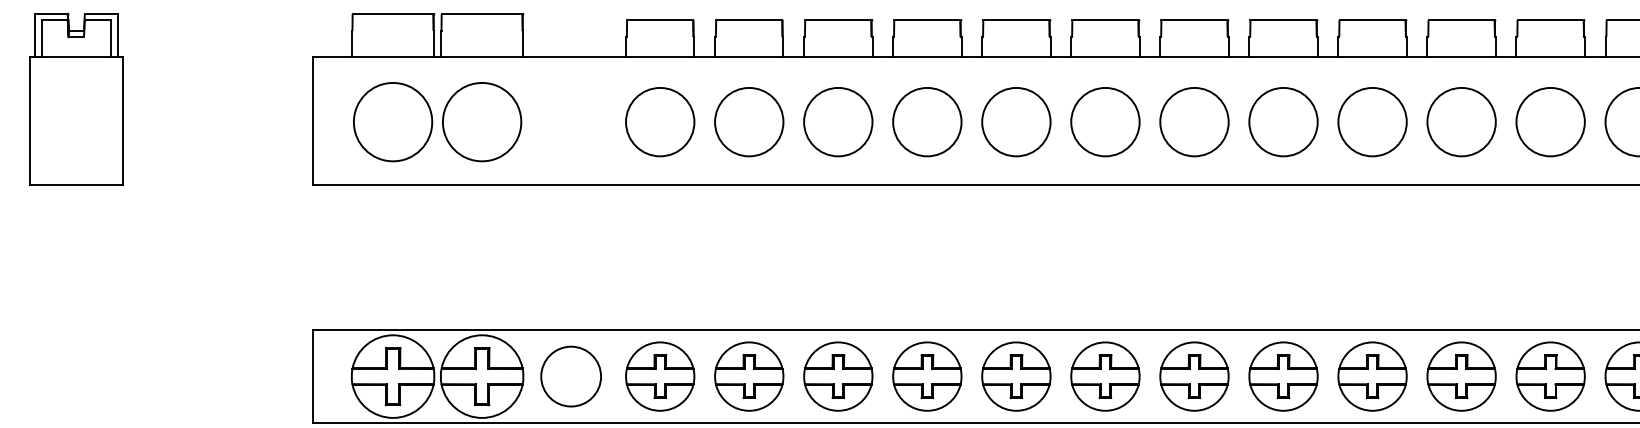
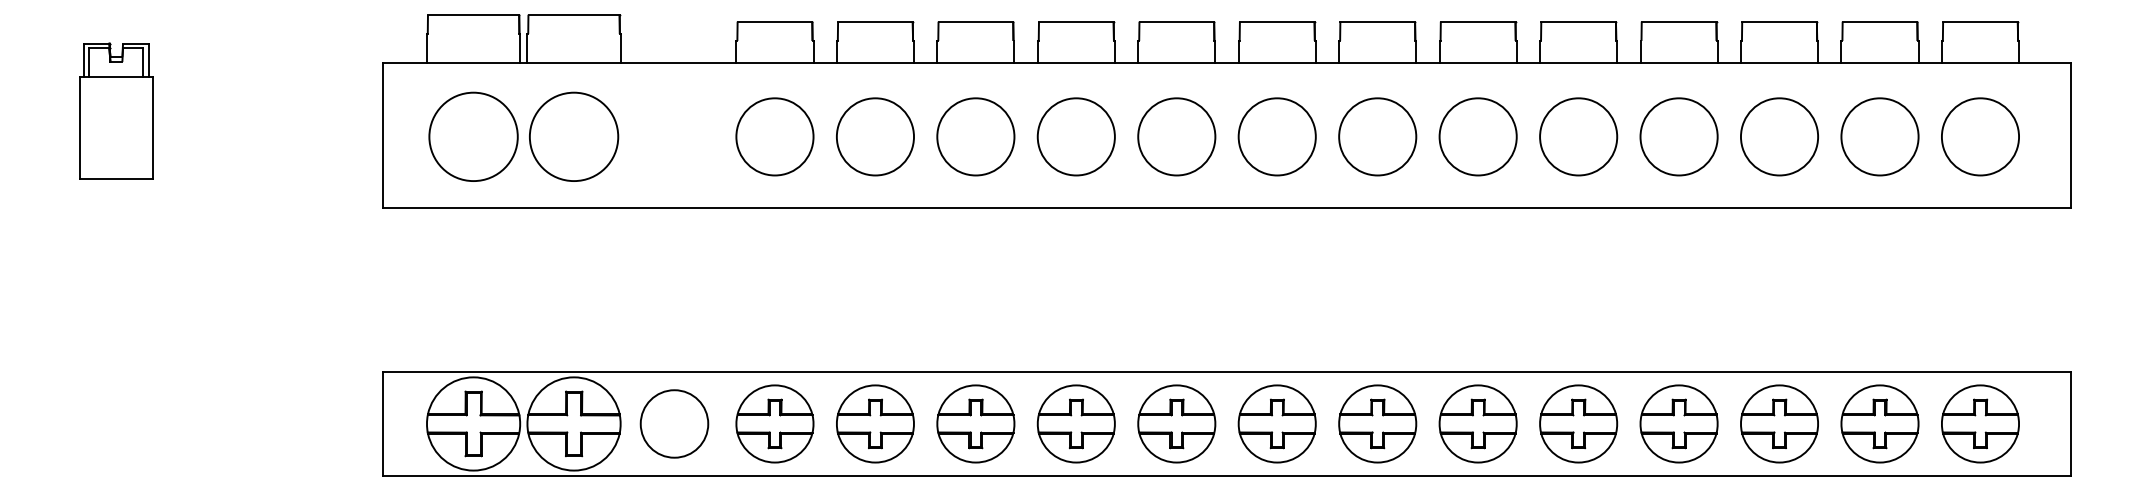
part: (76, 98) -> (116, 110), size x0.7

